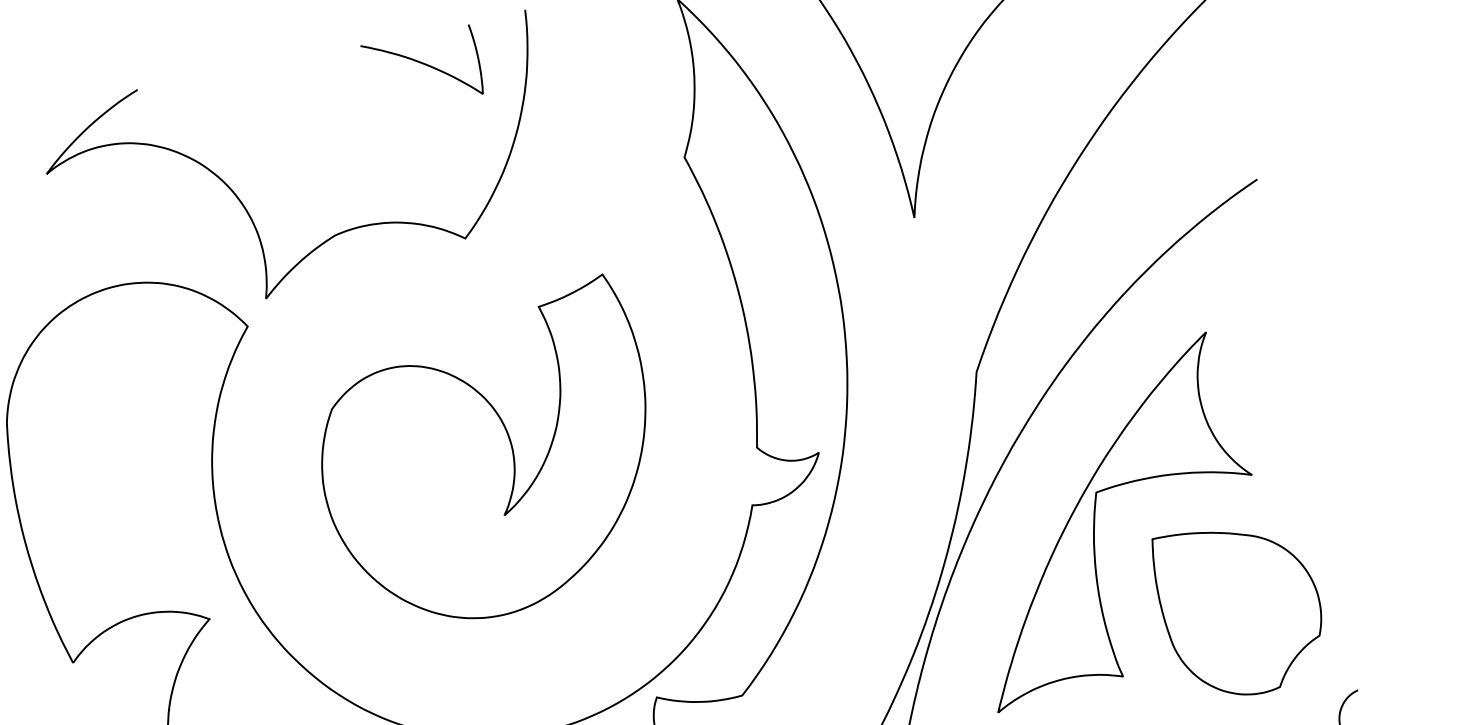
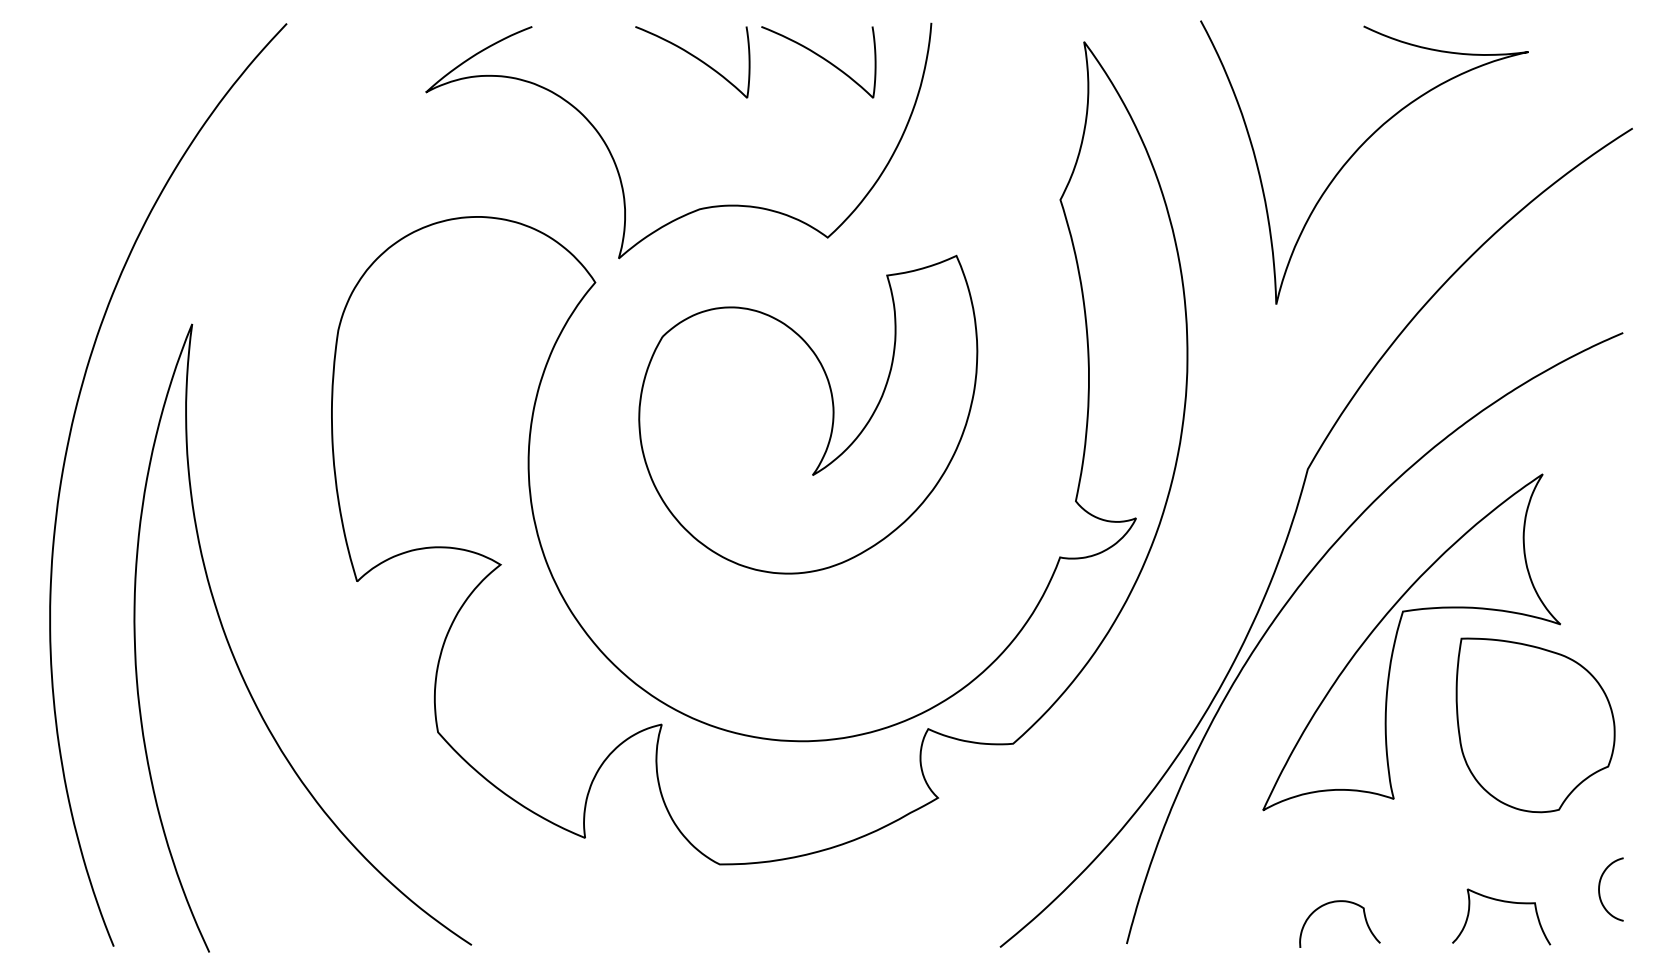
curve: (302, 89) -> (695, 58), added
part: (488, 457) -> (808, 414), moved
part: (1241, 609) -> (1535, 725), moved

